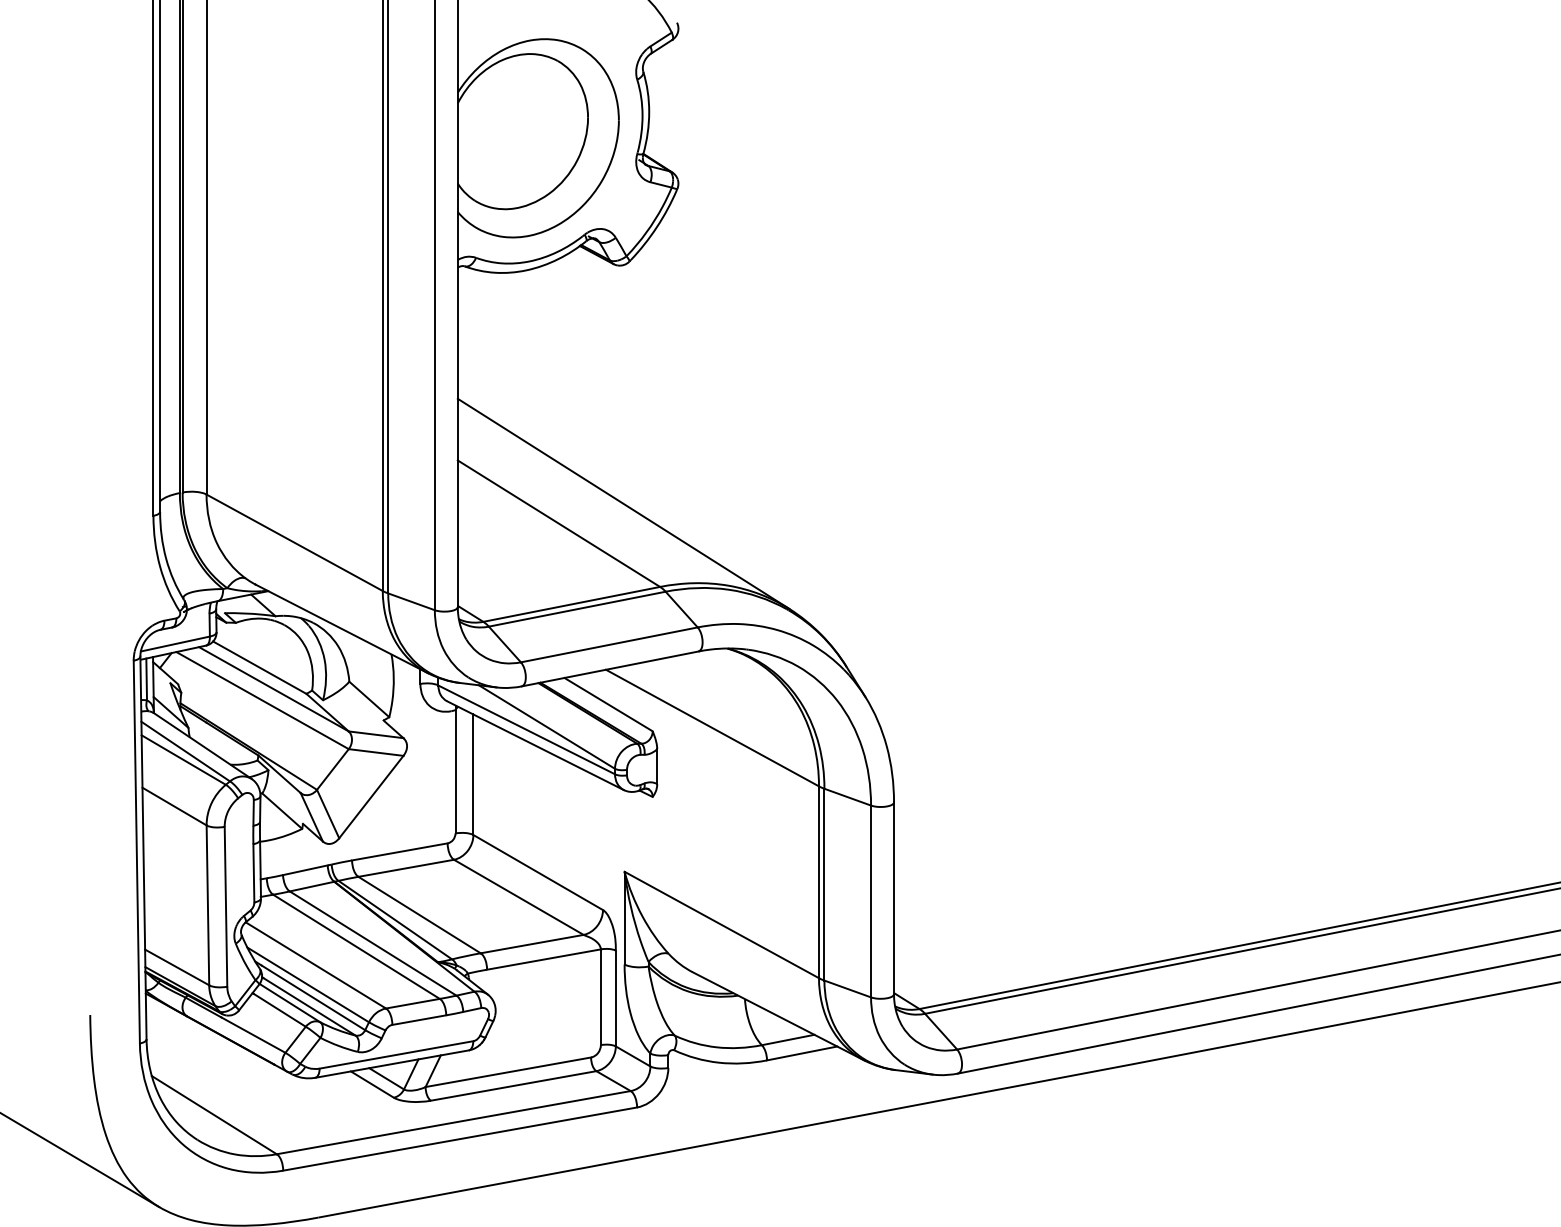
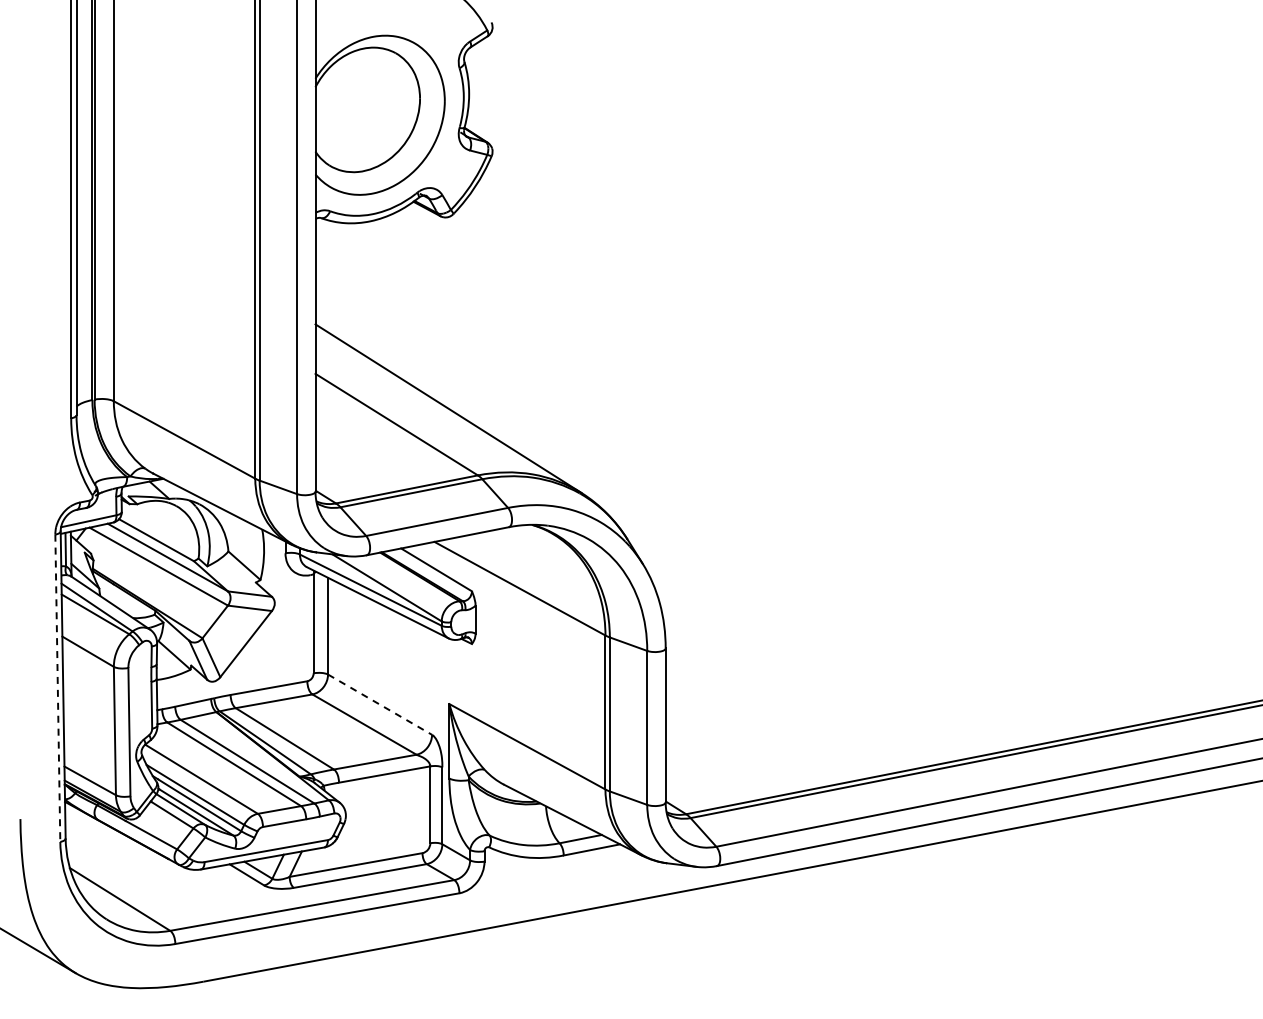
line: (136, 852) -> (57, 688), solid -> dashed
line: (538, 872) -> (380, 704), solid -> dashed

